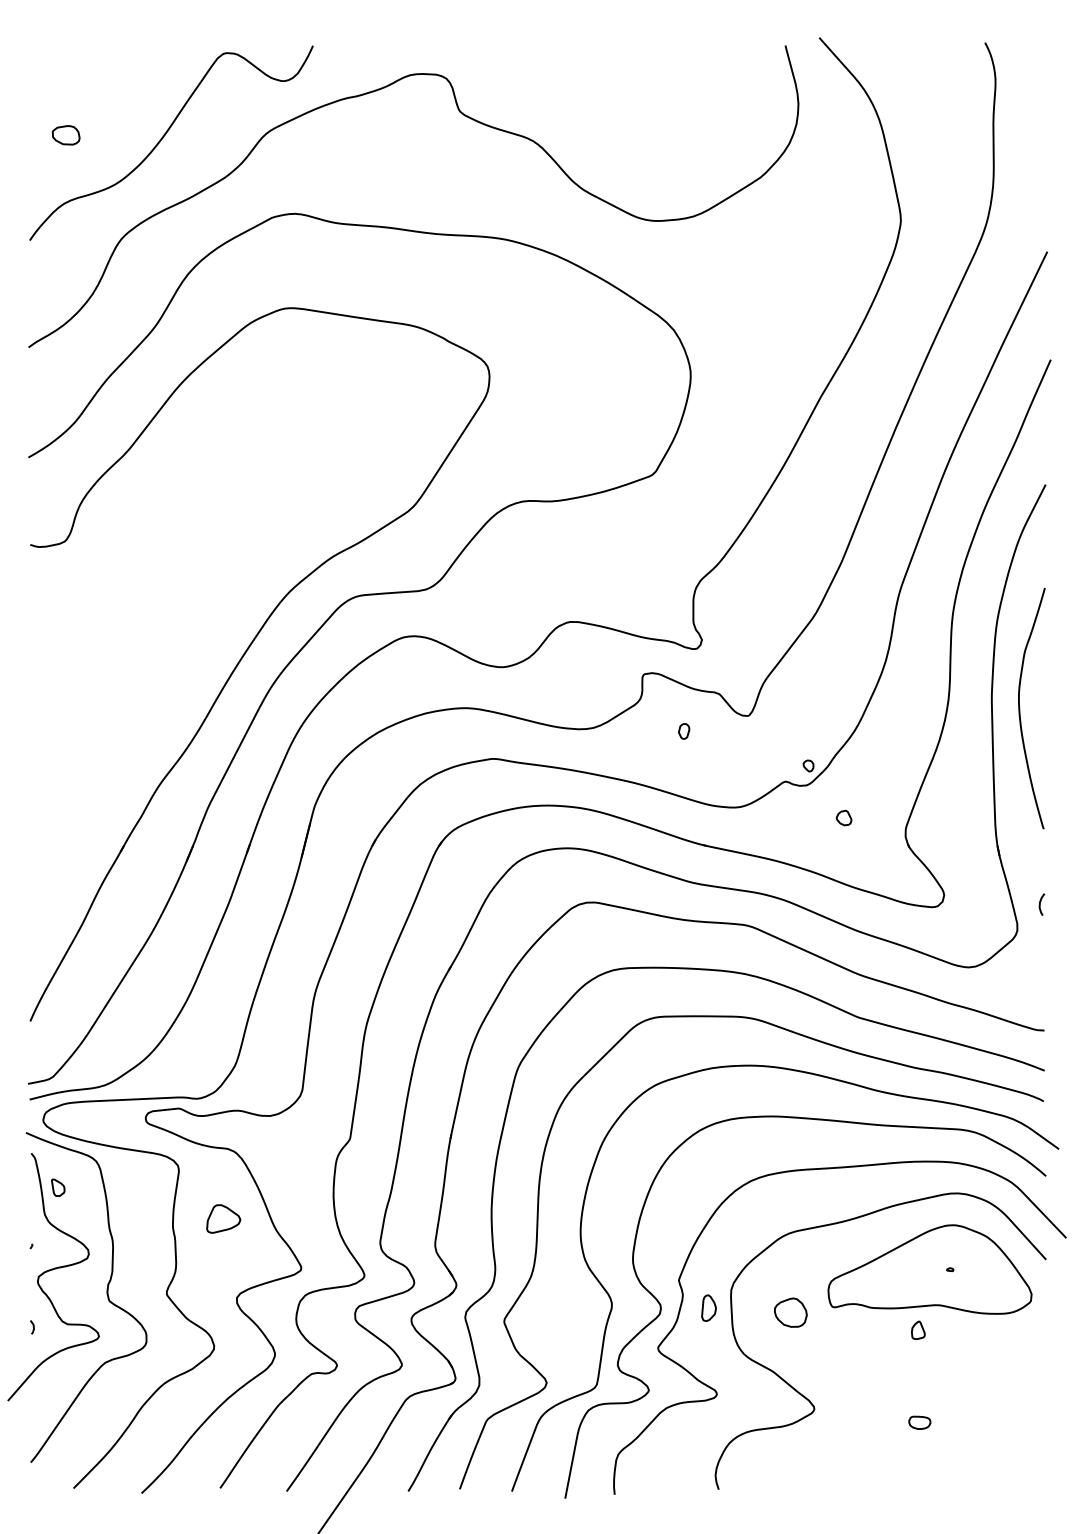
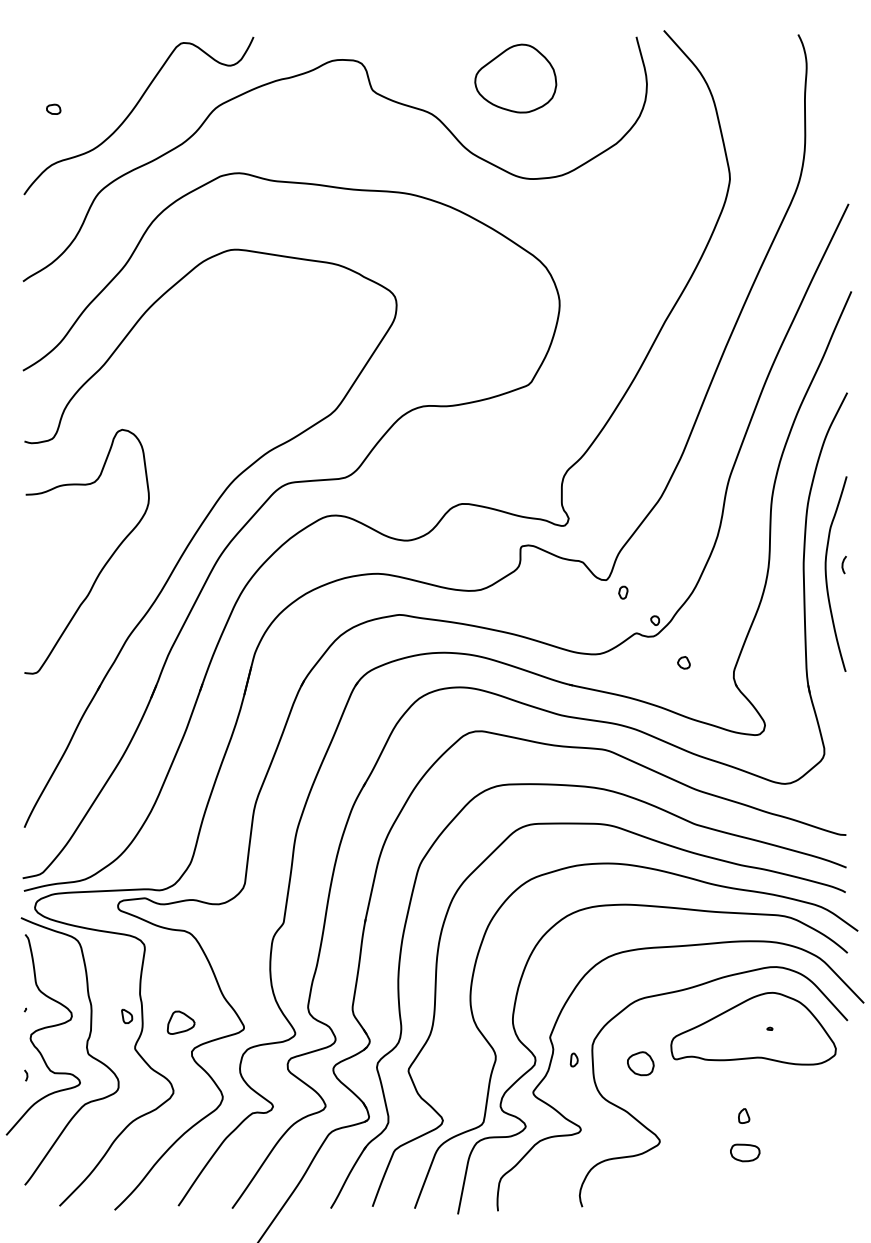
part: (636, 96) -> (515, 78), added
part: (66, 133) -> (53, 108), size x0.62
curve: (130, 694) -> (105, 562), added
part: (684, 731) -> (623, 592), moved
curve: (1040, 903) -> (843, 564), moved
part: (58, 1186) -> (127, 1015), moved
part: (222, 1218) -> (180, 1022), moved
part: (707, 1307) -> (573, 1059), size x0.62
part: (918, 1329) -> (744, 1115), moved
part: (920, 1422) -> (745, 1152), size x1.67

